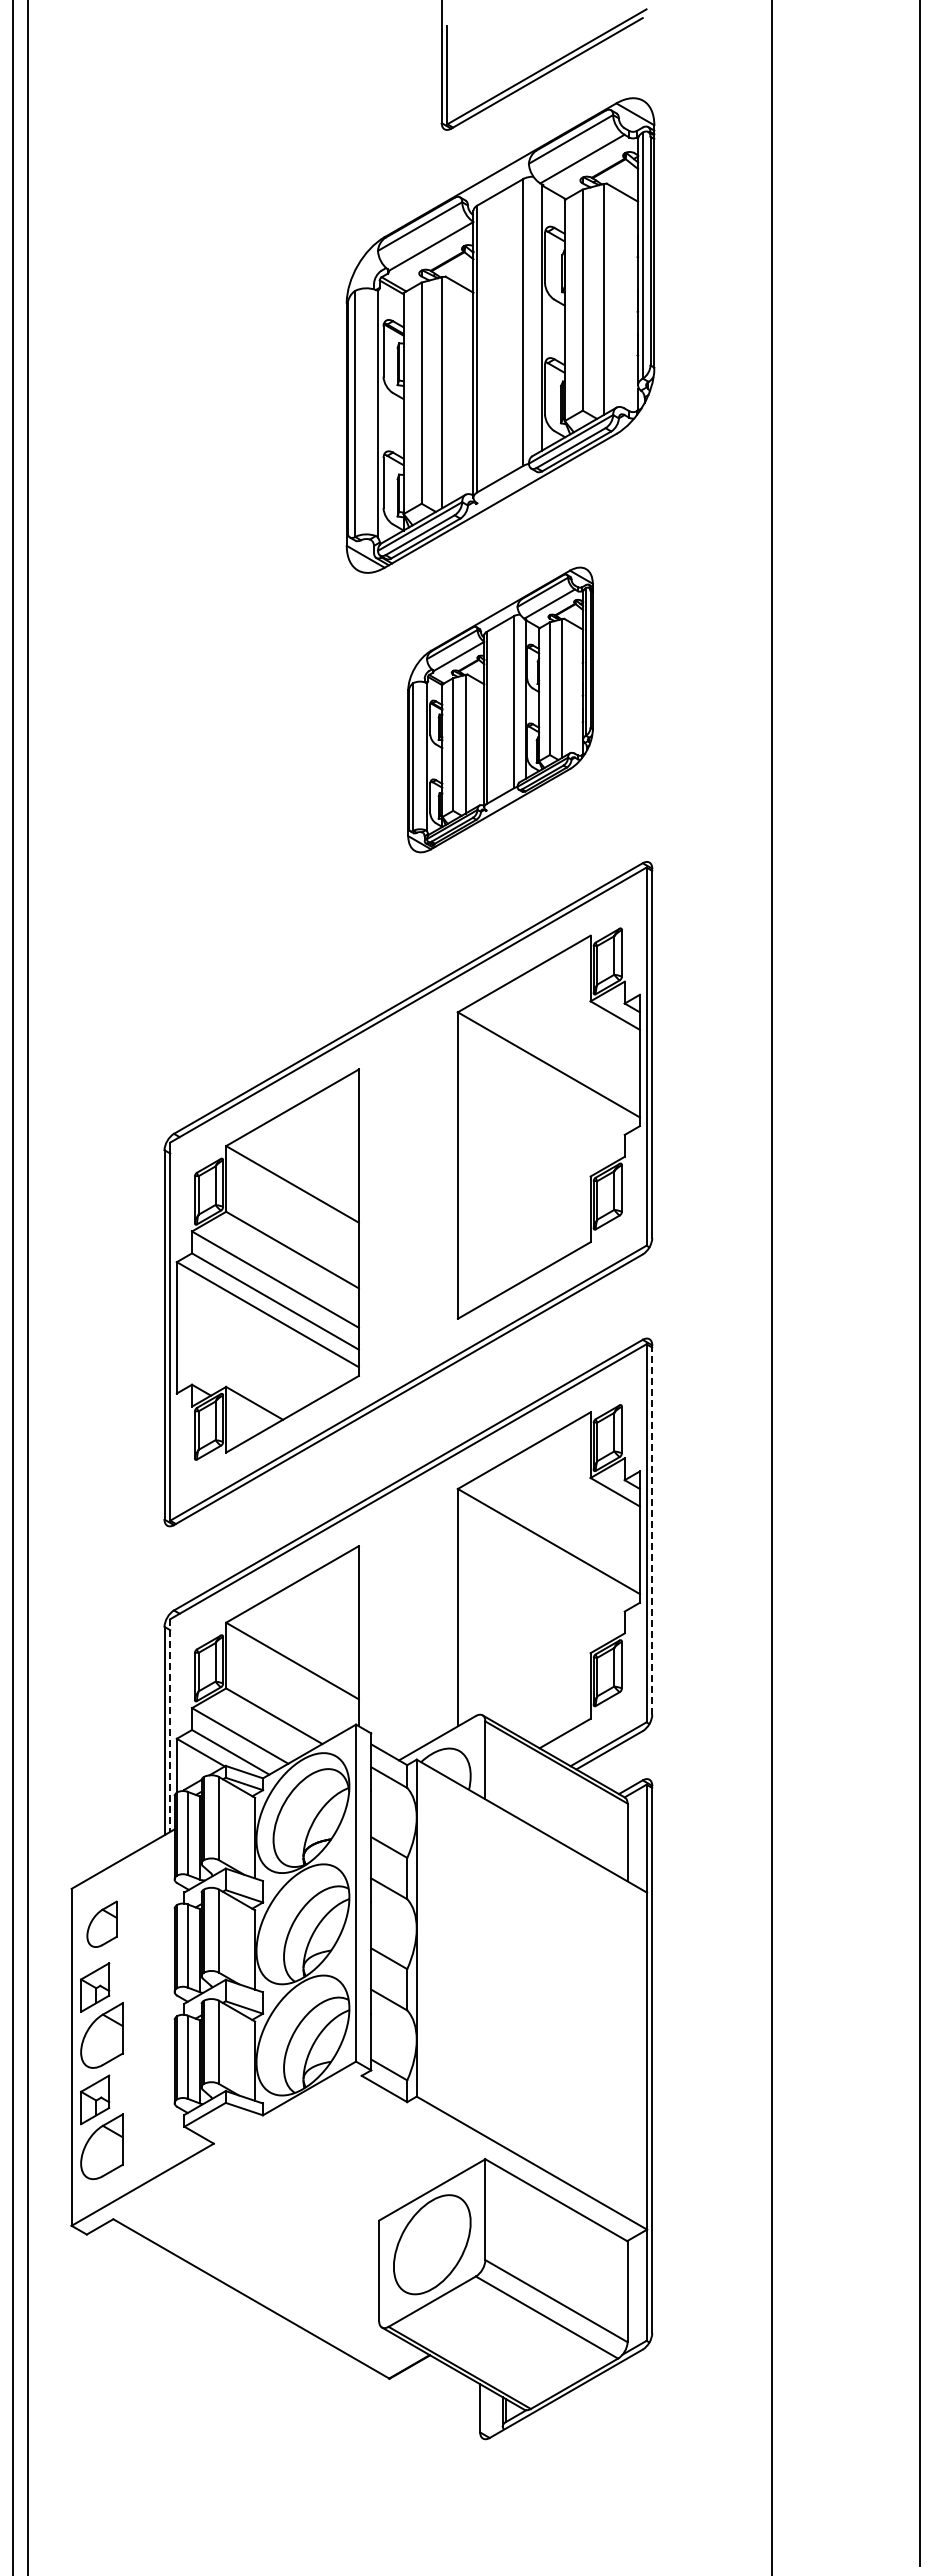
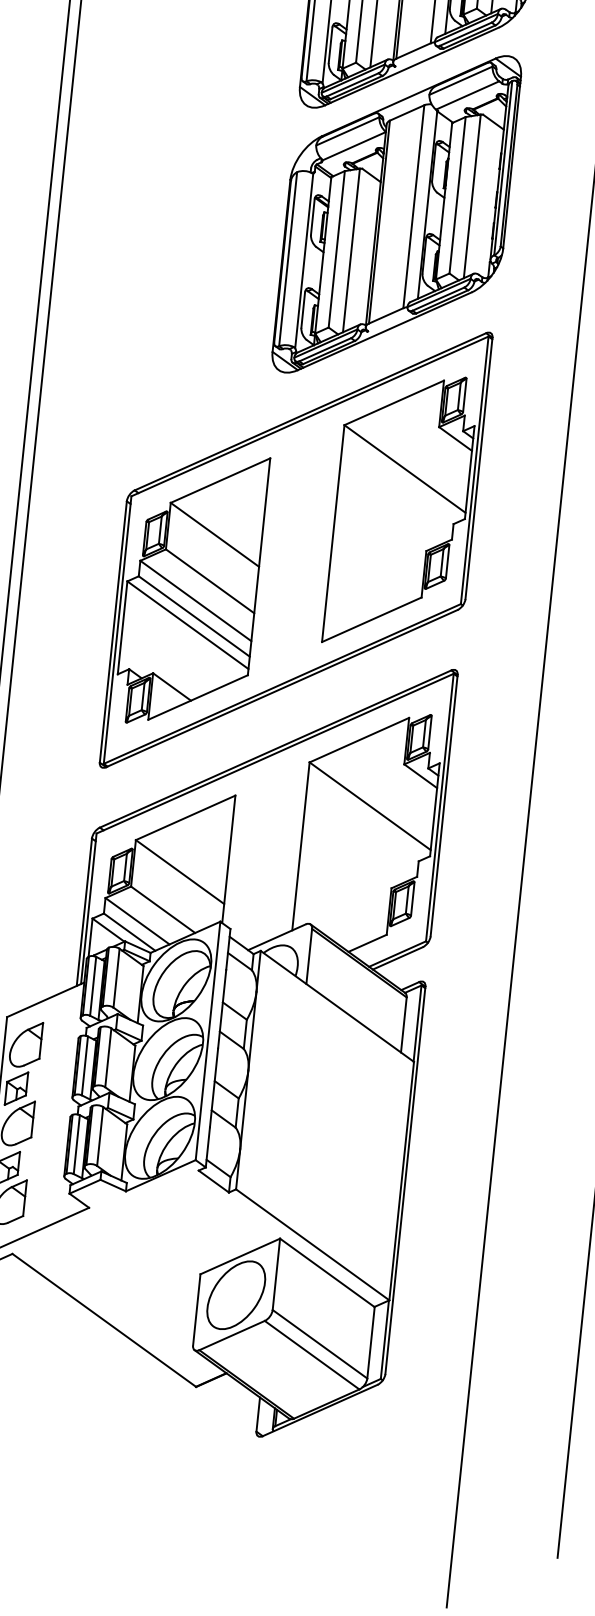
part: (500, 709) -> (396, 214), size x1.67
line: (652, 1530) -> (444, 806), dashed -> solid
line: (170, 1726) -> (88, 909), dashed -> solid
part: (101, 1924) -> (25, 1044), size x1.43

